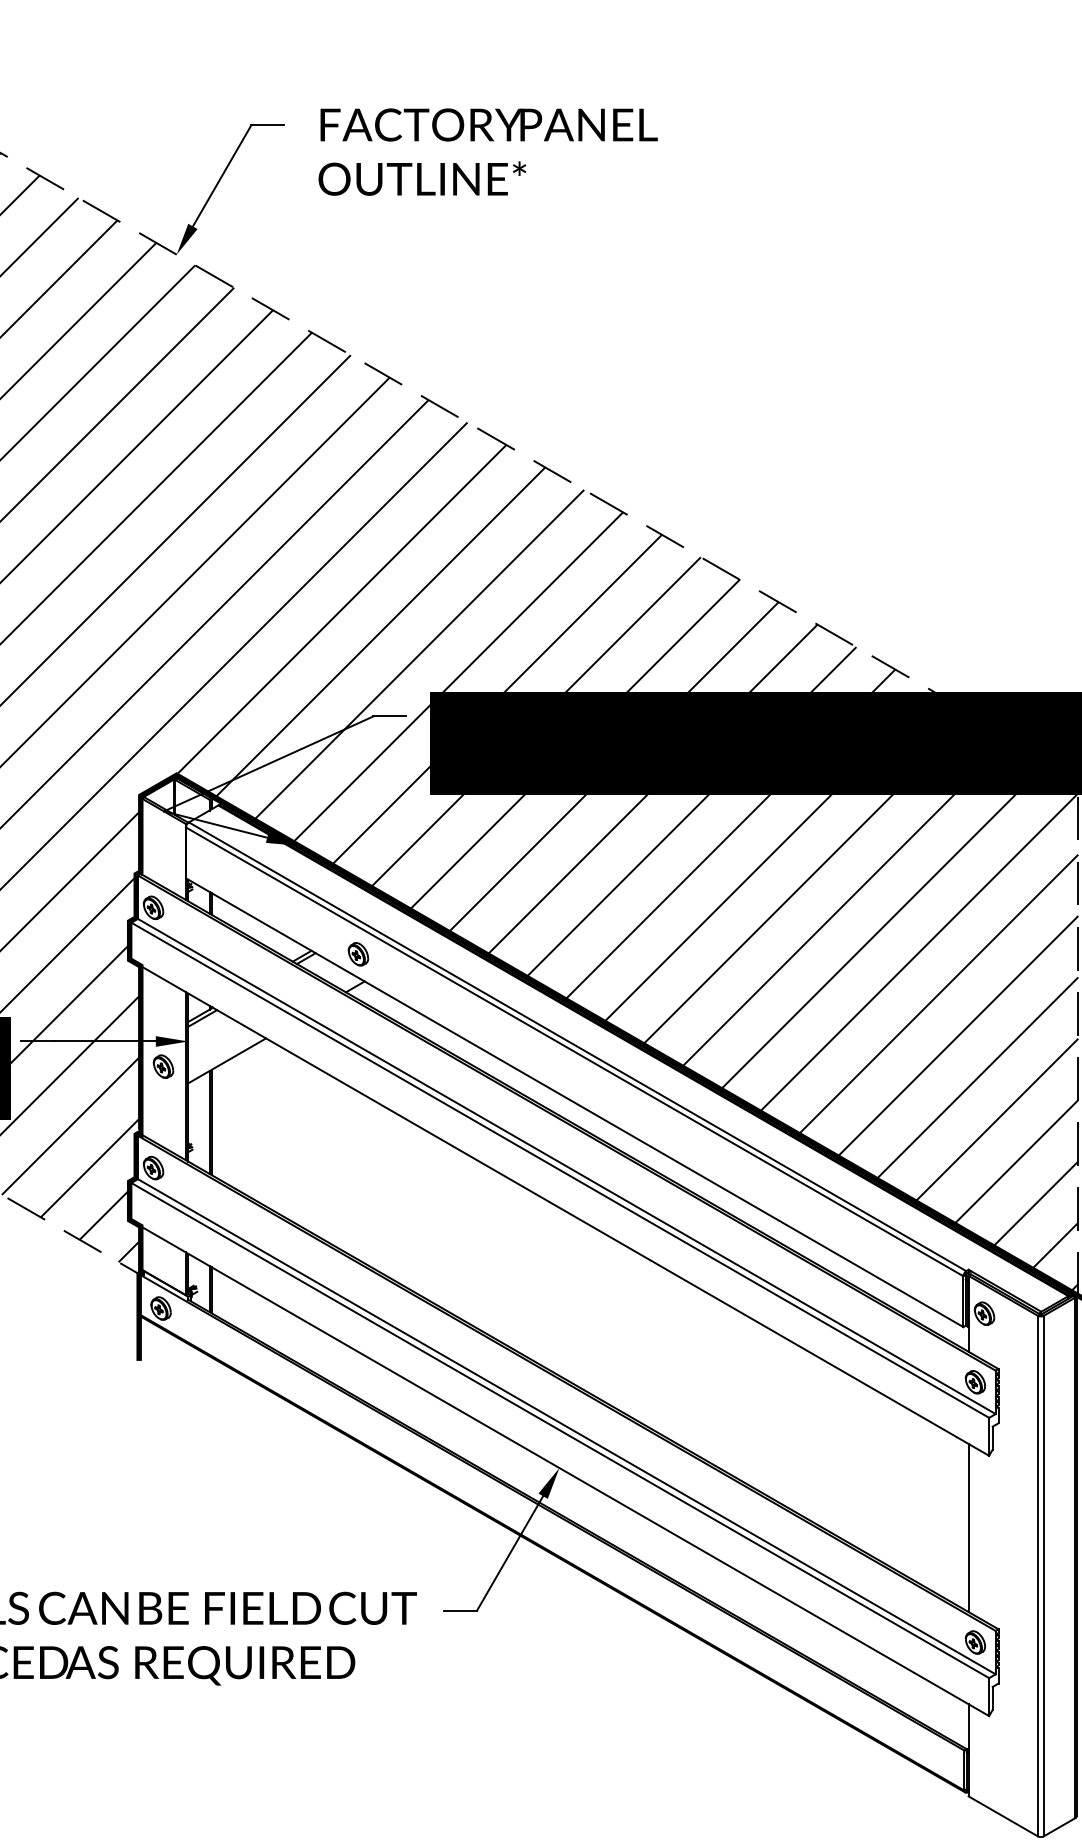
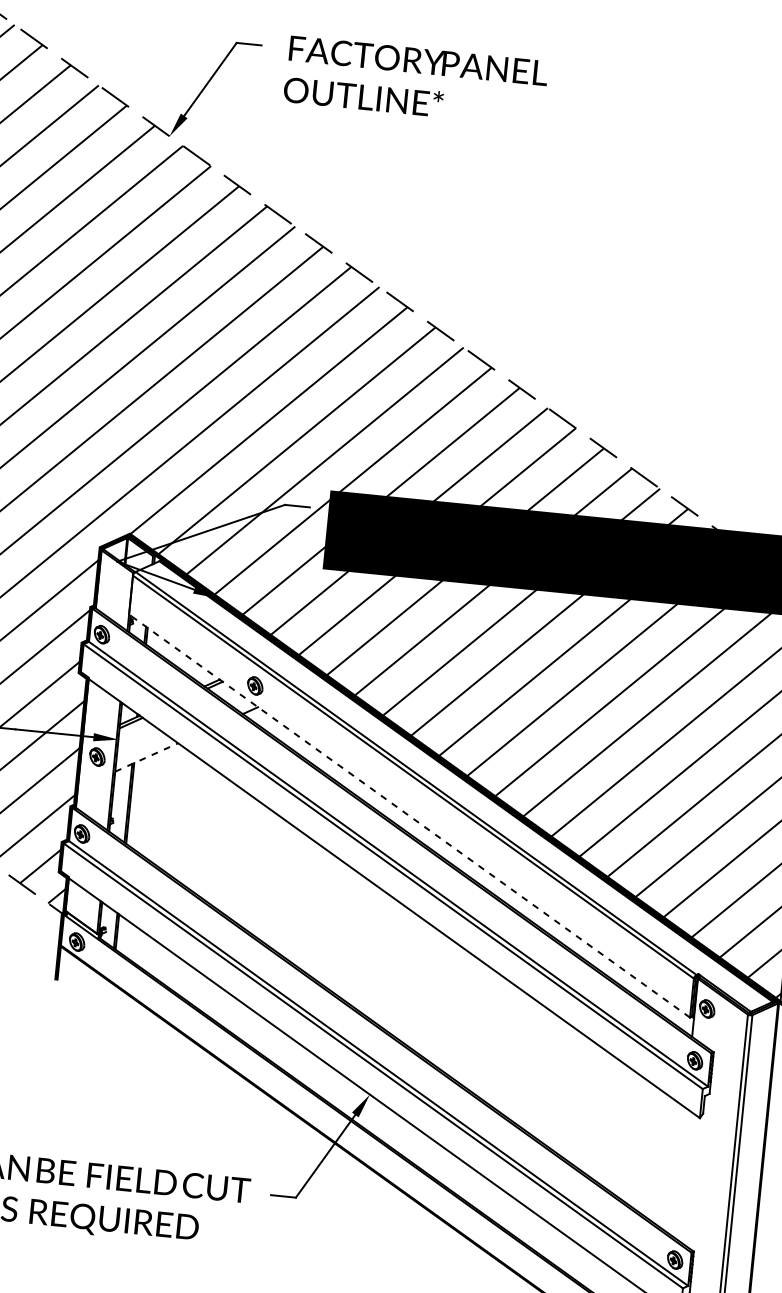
line: (227, 1060) -> (146, 757), solid -> dashed
line: (574, 1102) -> (409, 815), solid -> dashed
line: (968, 1527) -> (678, 1171), removed

